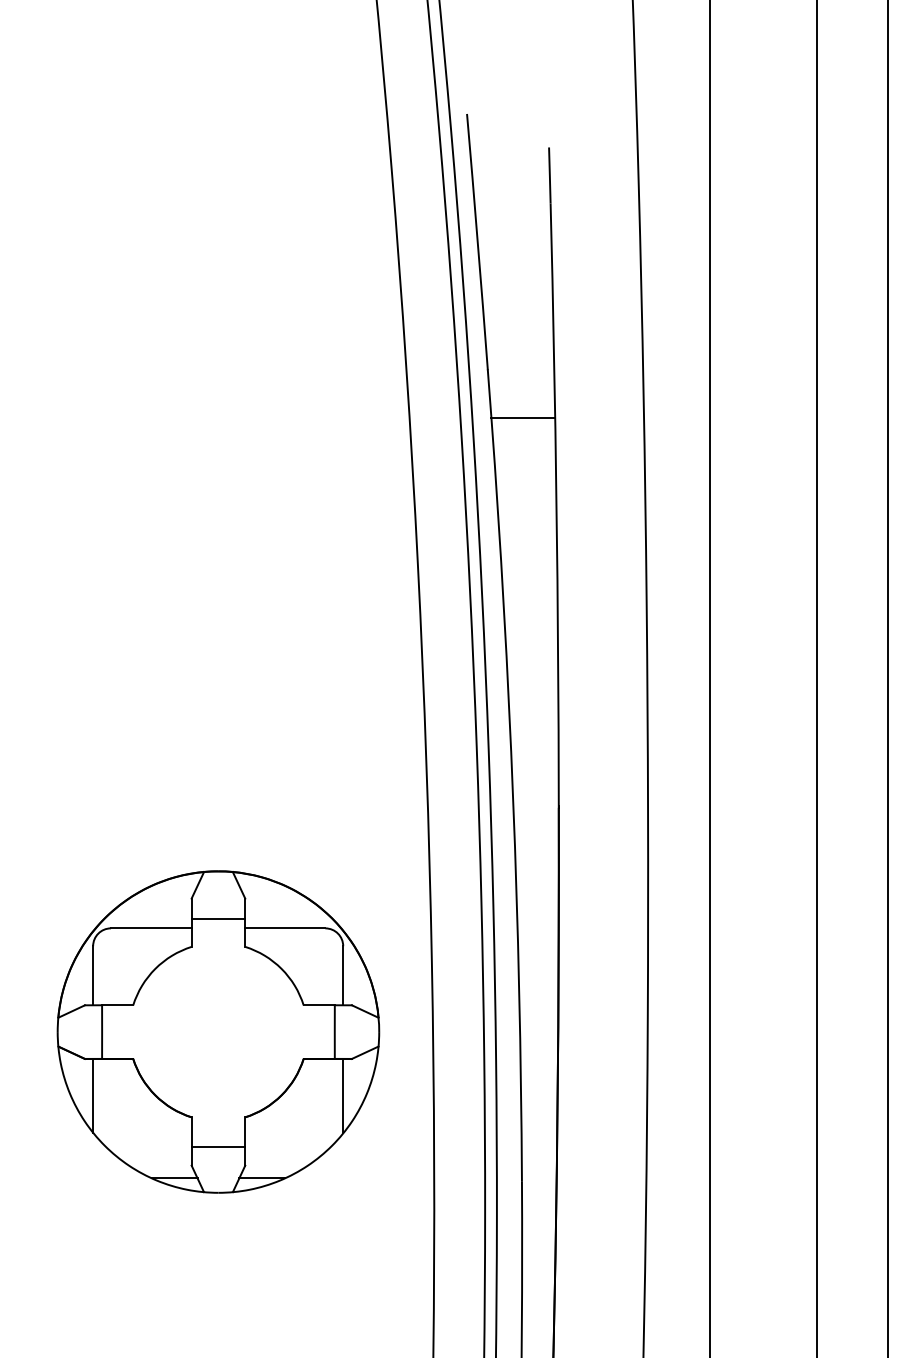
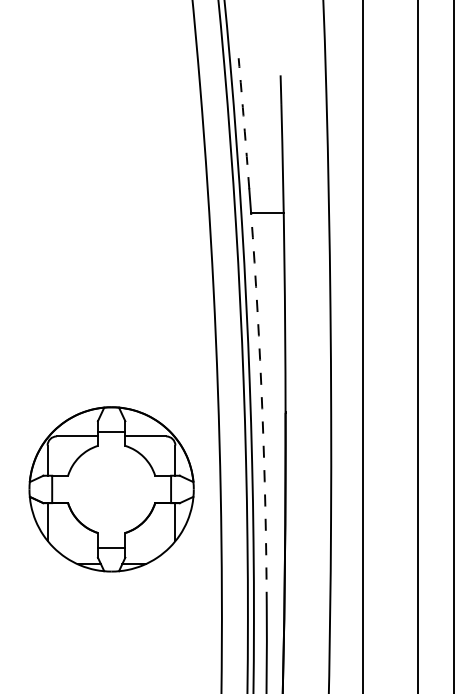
arc: (478, 241) -> (244, 123), solid -> dashed
arc: (513, 799) -> (262, 408), solid -> dashed
part: (218, 1032) -> (111, 489), moved

